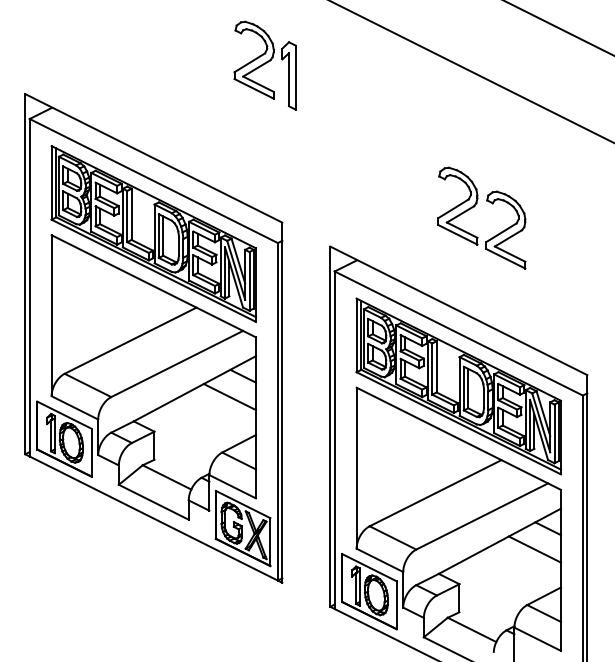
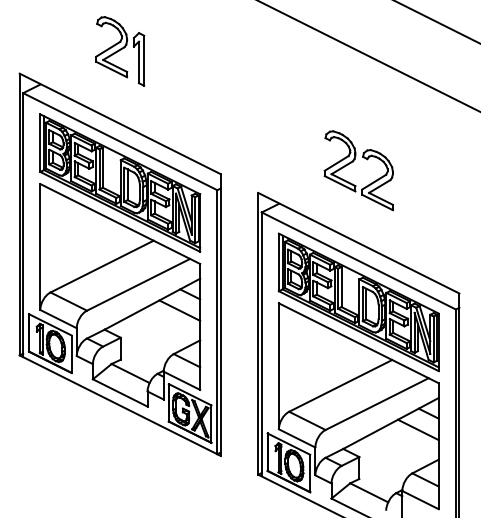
part: (265, 65) -> (120, 51), moved
part: (474, 207) -> (353, 162), moved

